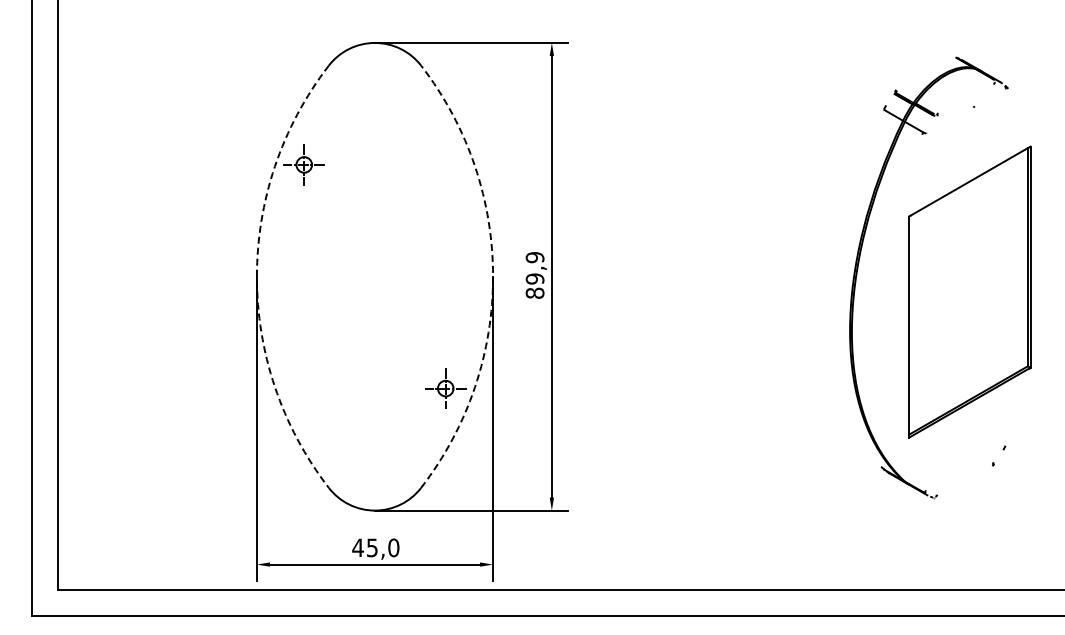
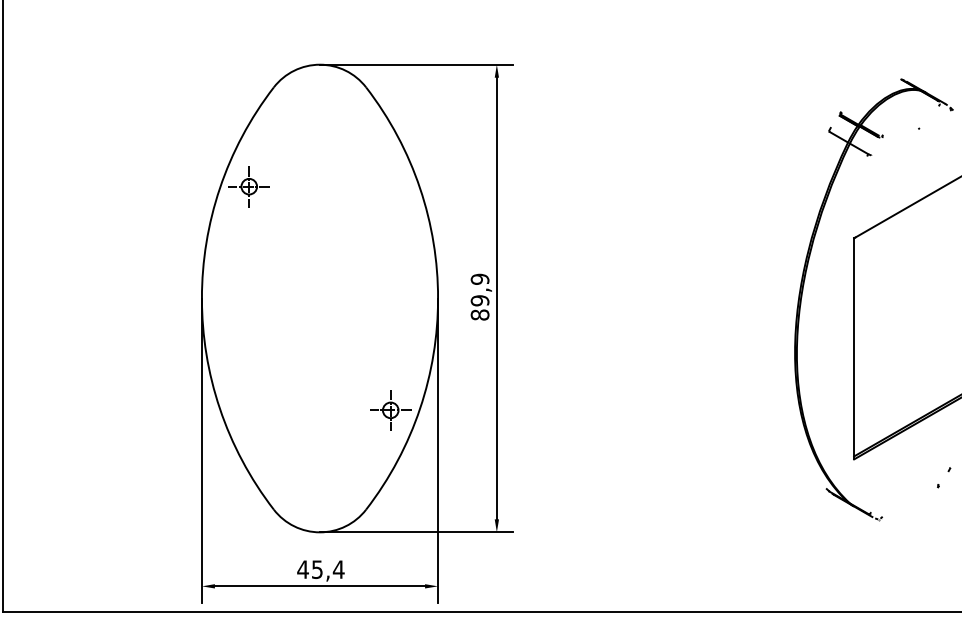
arc: (256, 276) -> (201, 298), dashed -> solid
arc: (493, 276) -> (438, 298), dashed -> solid
text: (393, 547) -> (338, 569), 45,0 -> 45,4

